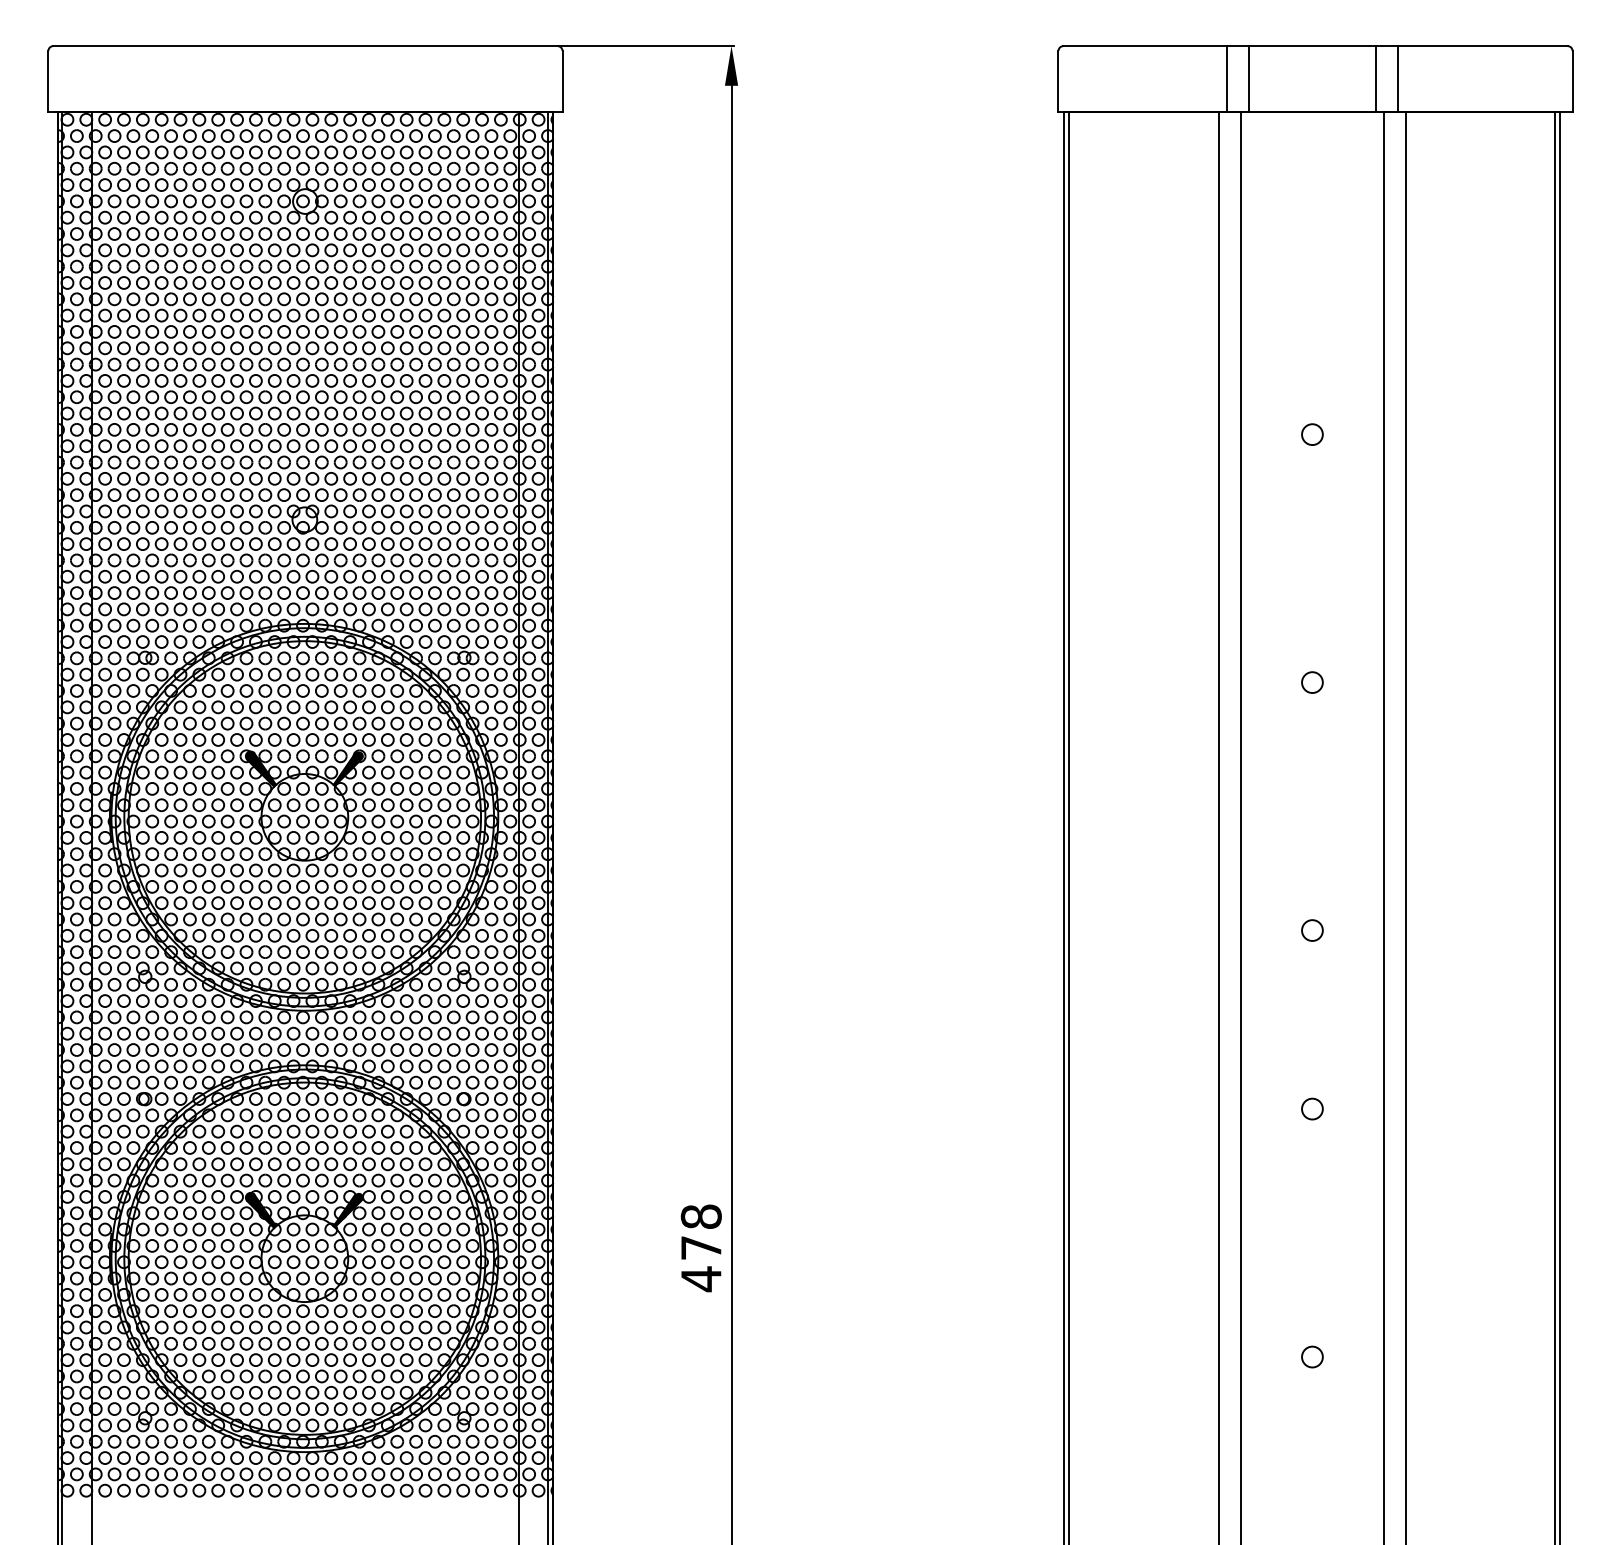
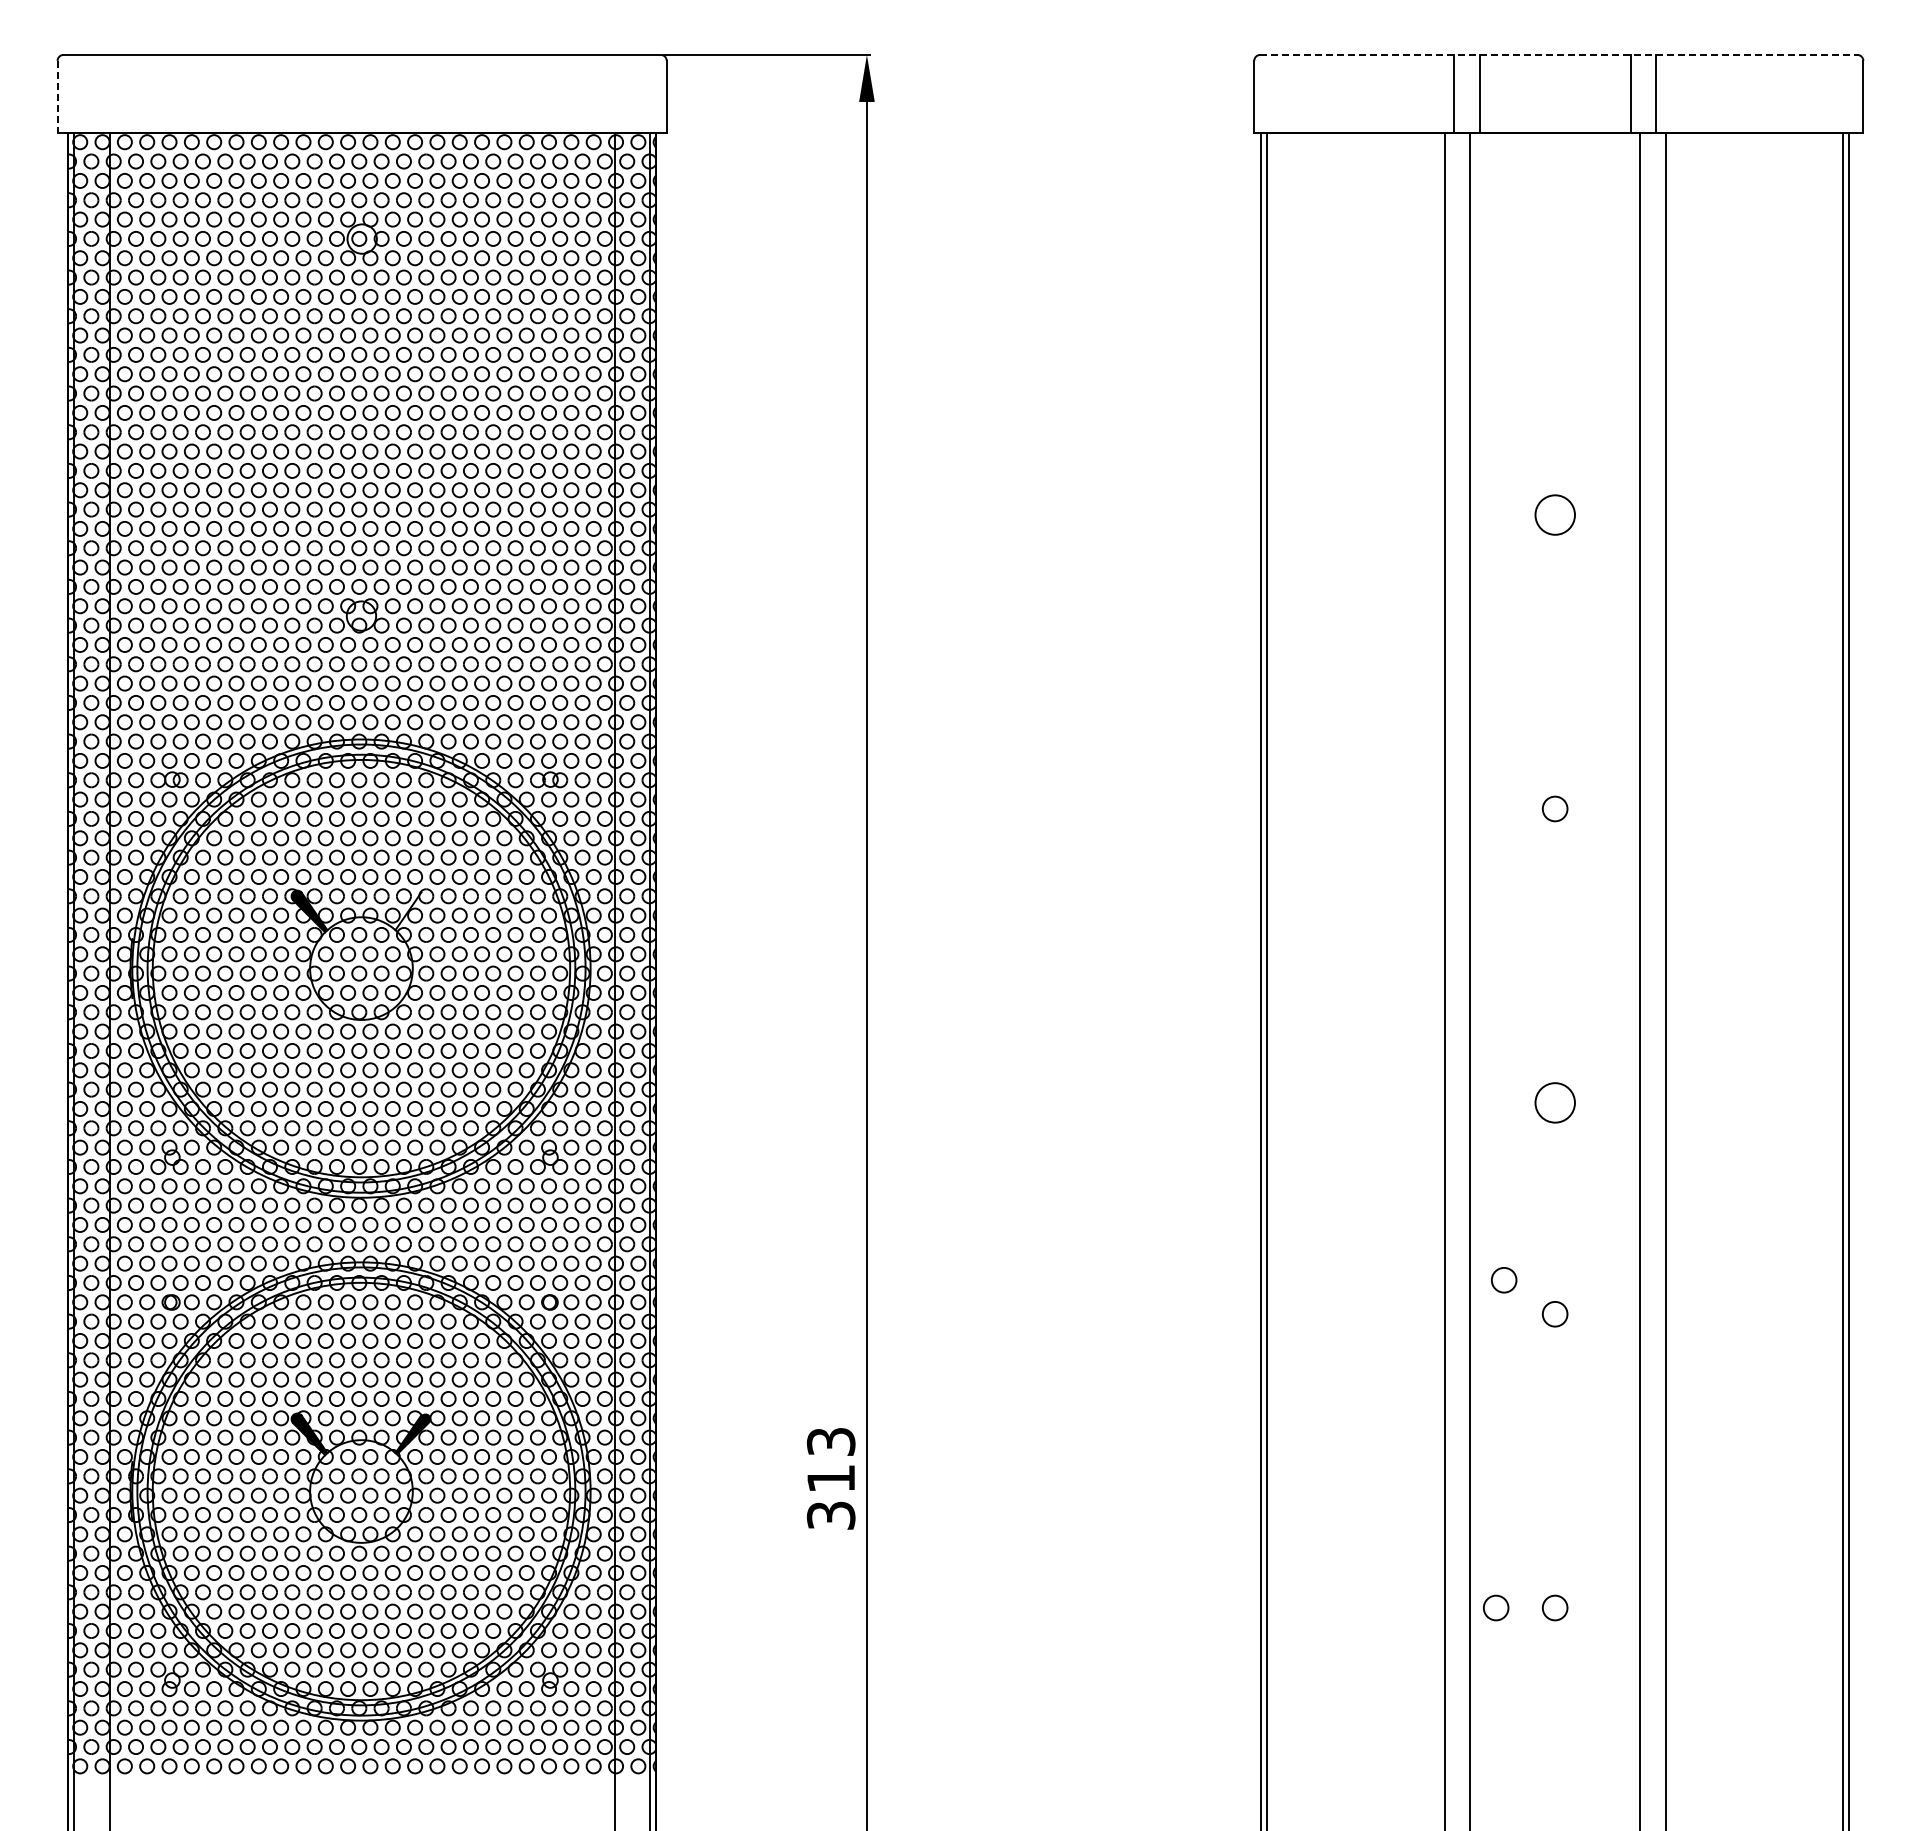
line: (1315, 45) -> (1558, 54), solid -> dashed
line: (48, 82) -> (57, 97), solid -> dashed
circle: (1311, 434) -> (1554, 515), size x1.6
fill: (348, 769) -> (413, 911), removed
circle: (1311, 930) -> (1554, 1102), size x1.6
circle: (1268, 1080) -> (1503, 1280), added
text: (700, 1248) -> (830, 1479), 478 -> 313
circle: (1262, 1356) -> (1495, 1607), added

